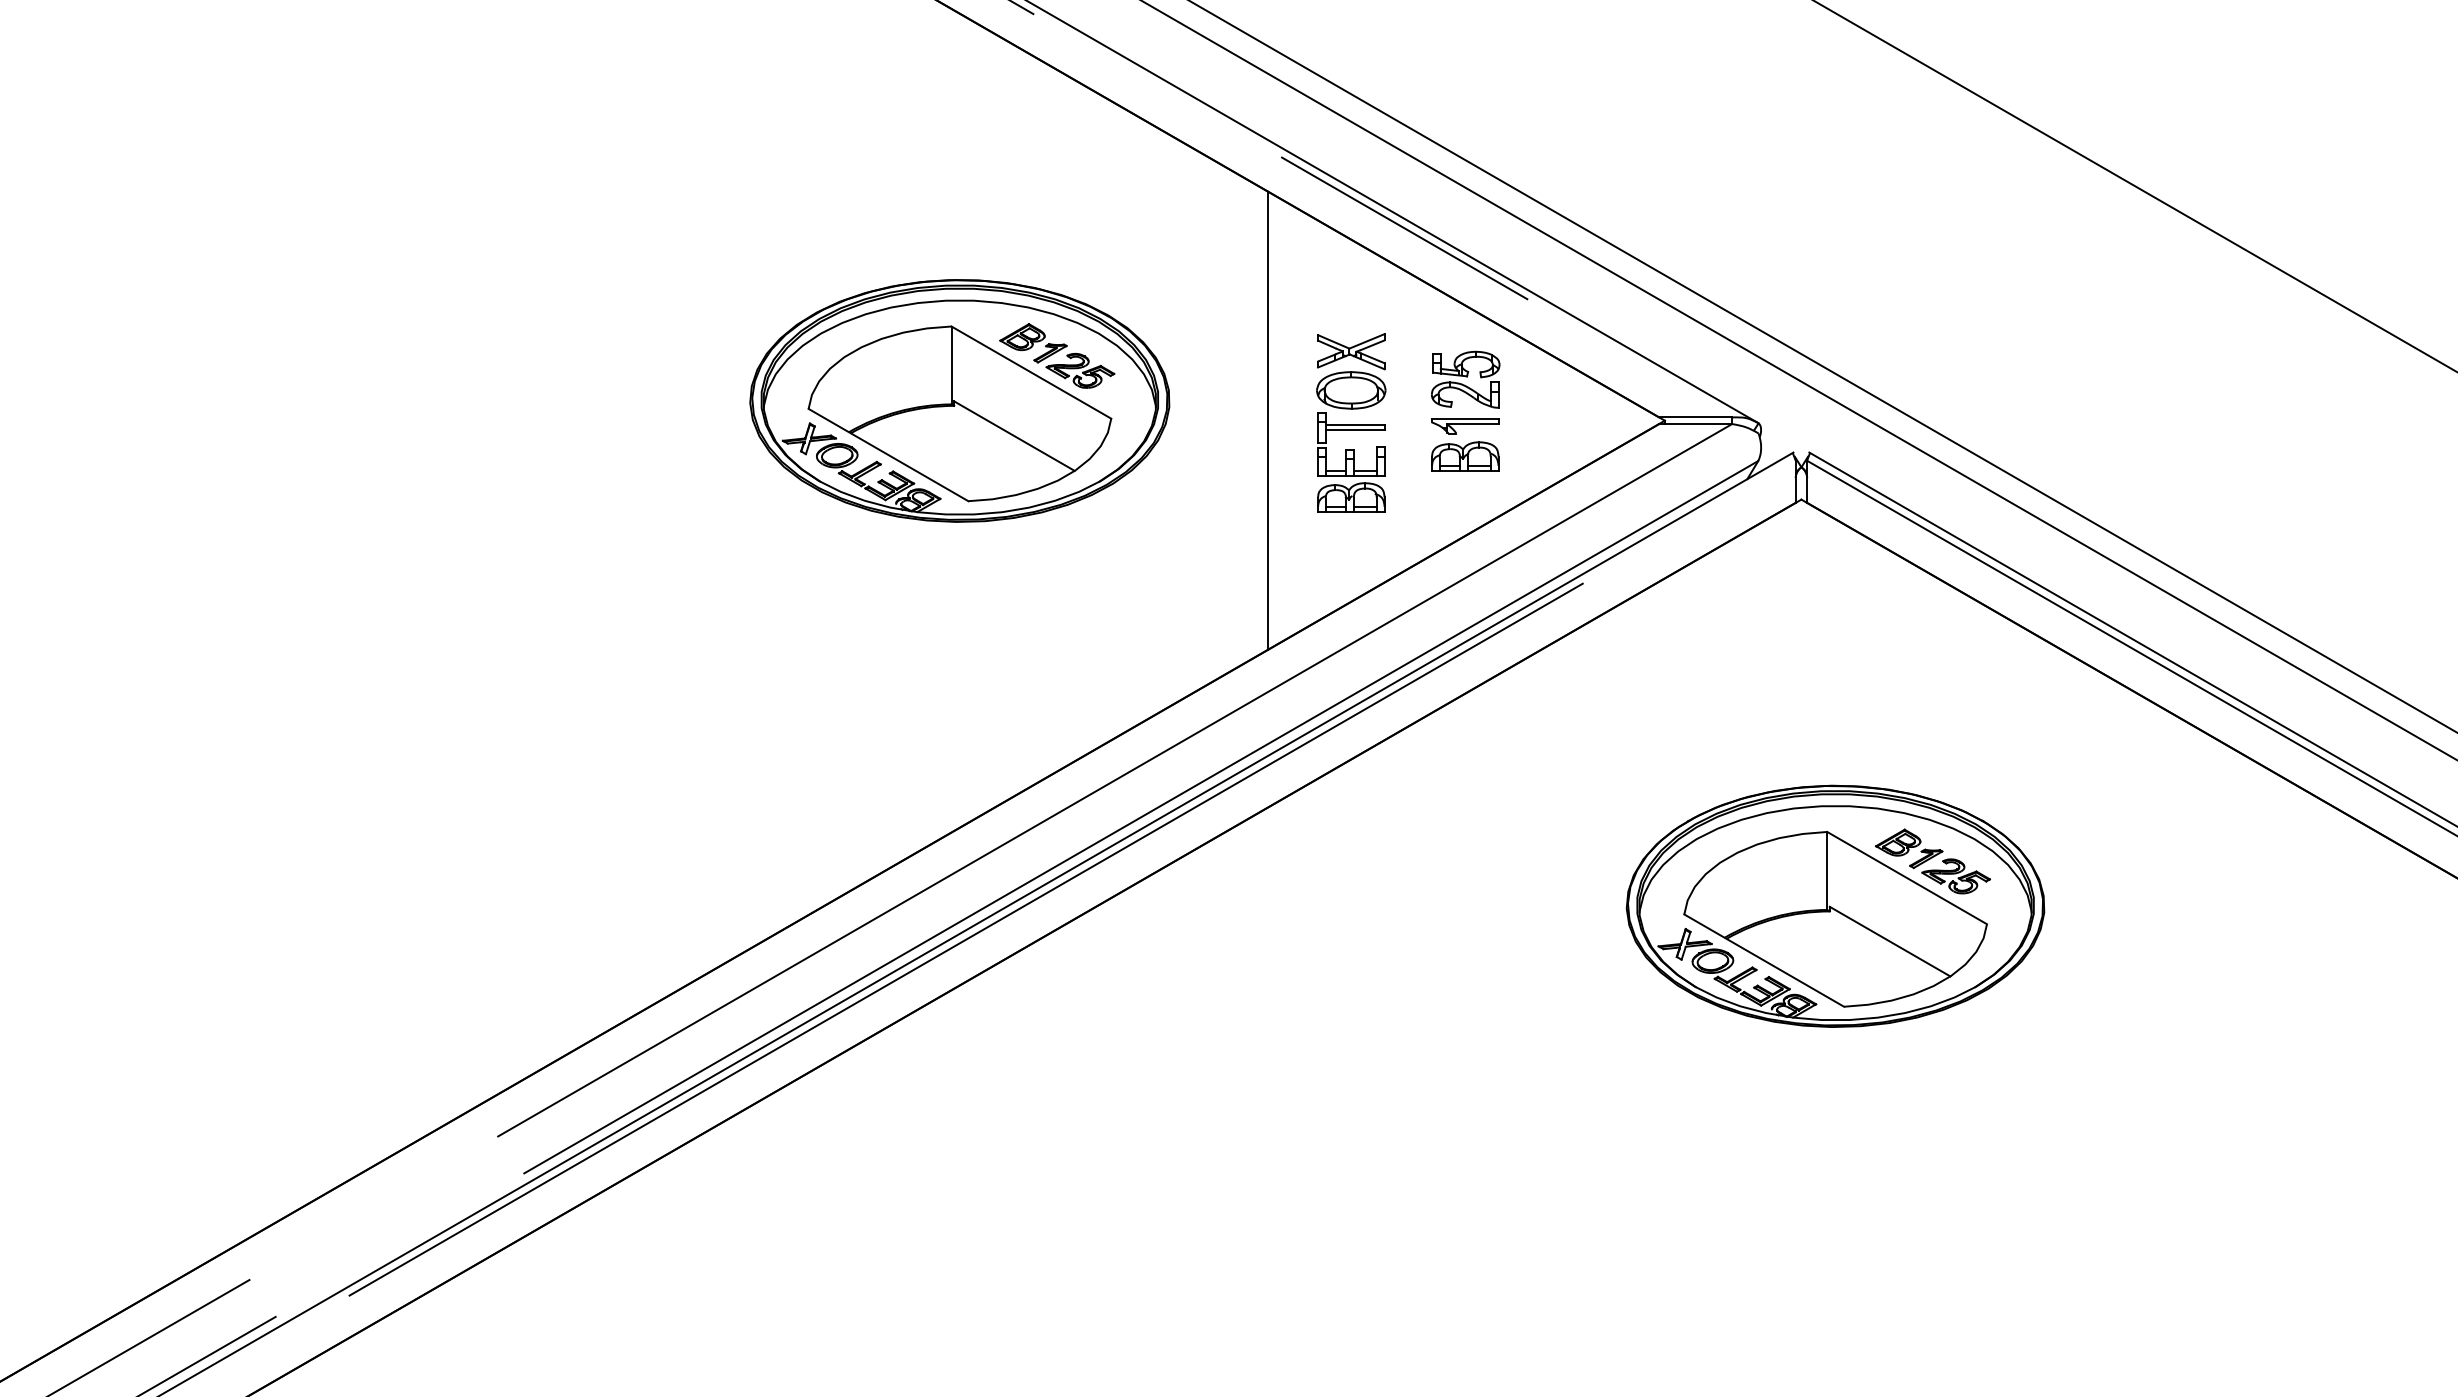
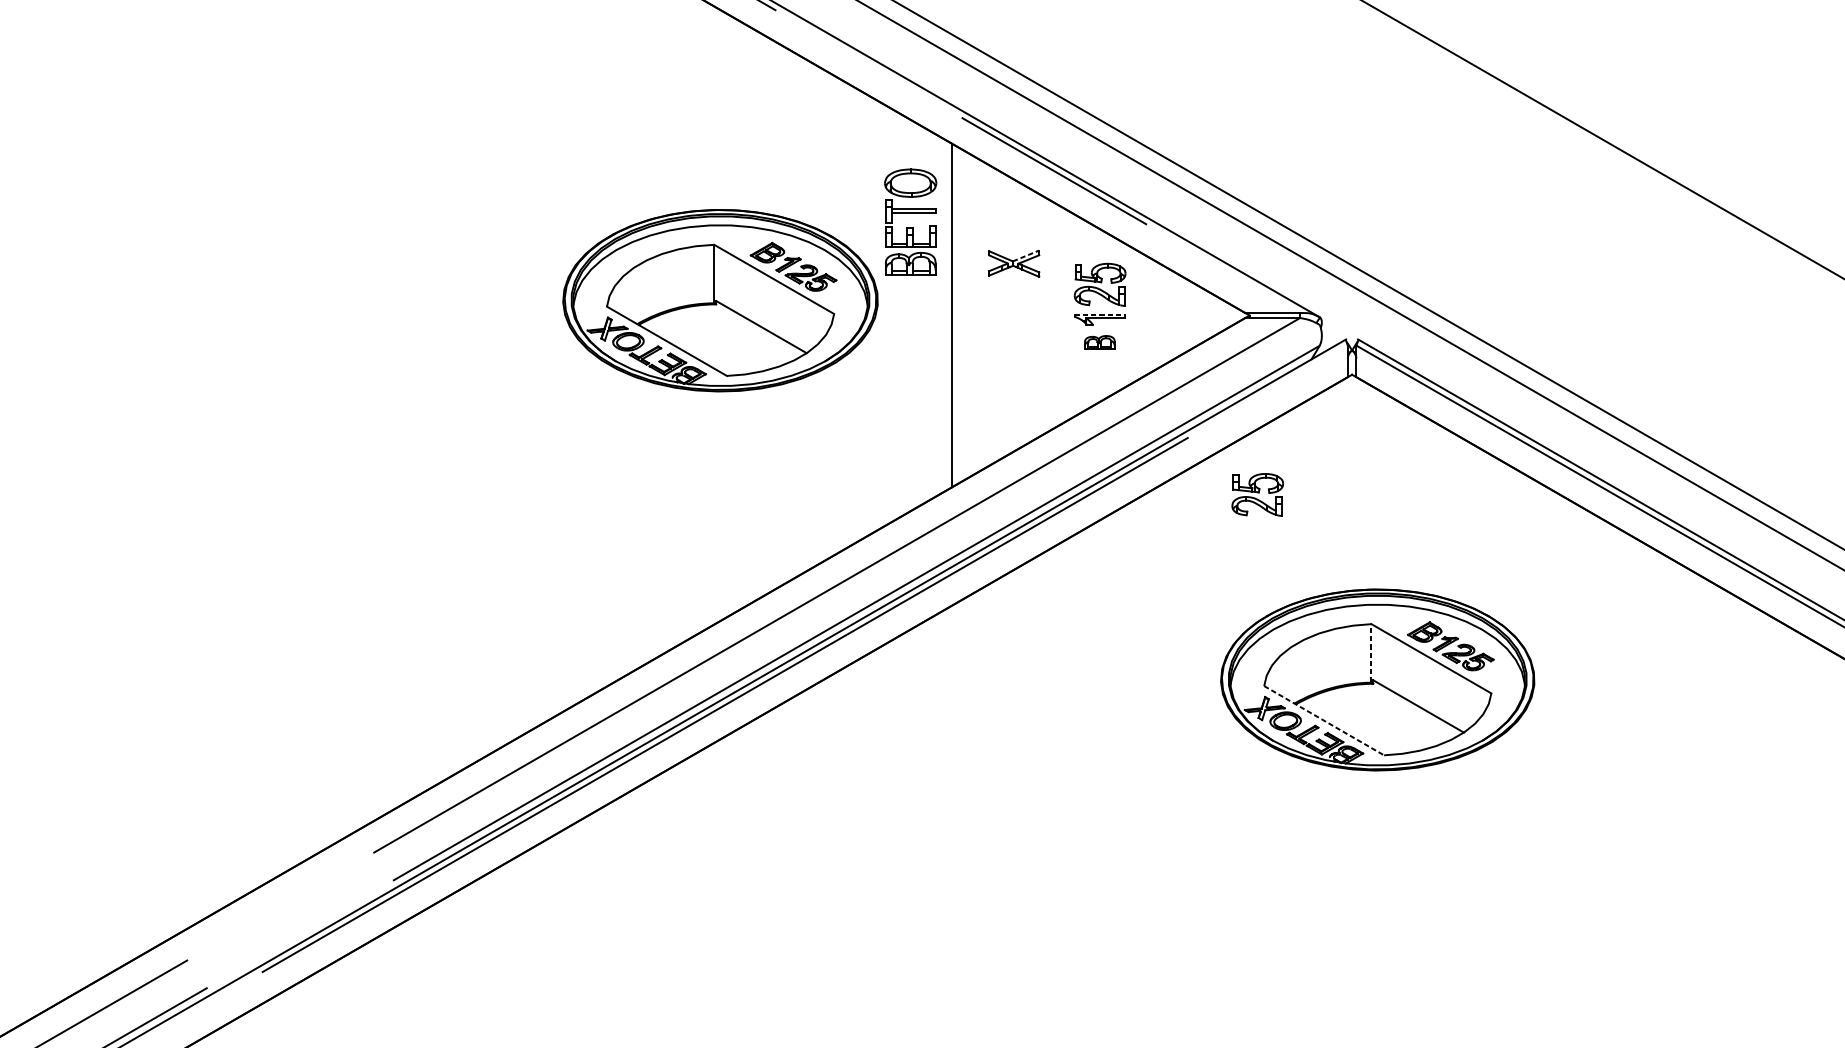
line: (1367, 341) -> (1026, 256), solid -> dashed
line: (1465, 419) -> (1099, 314), solid -> dashed
part: (1351, 449) -> (910, 227), moved
part: (1465, 456) -> (1099, 342), size x0.6
part: (1675, 659) -> (1257, 494), added
line: (1827, 870) -> (1371, 653), solid -> dashed
line: (1764, 960) -> (1324, 720), solid -> dashed

